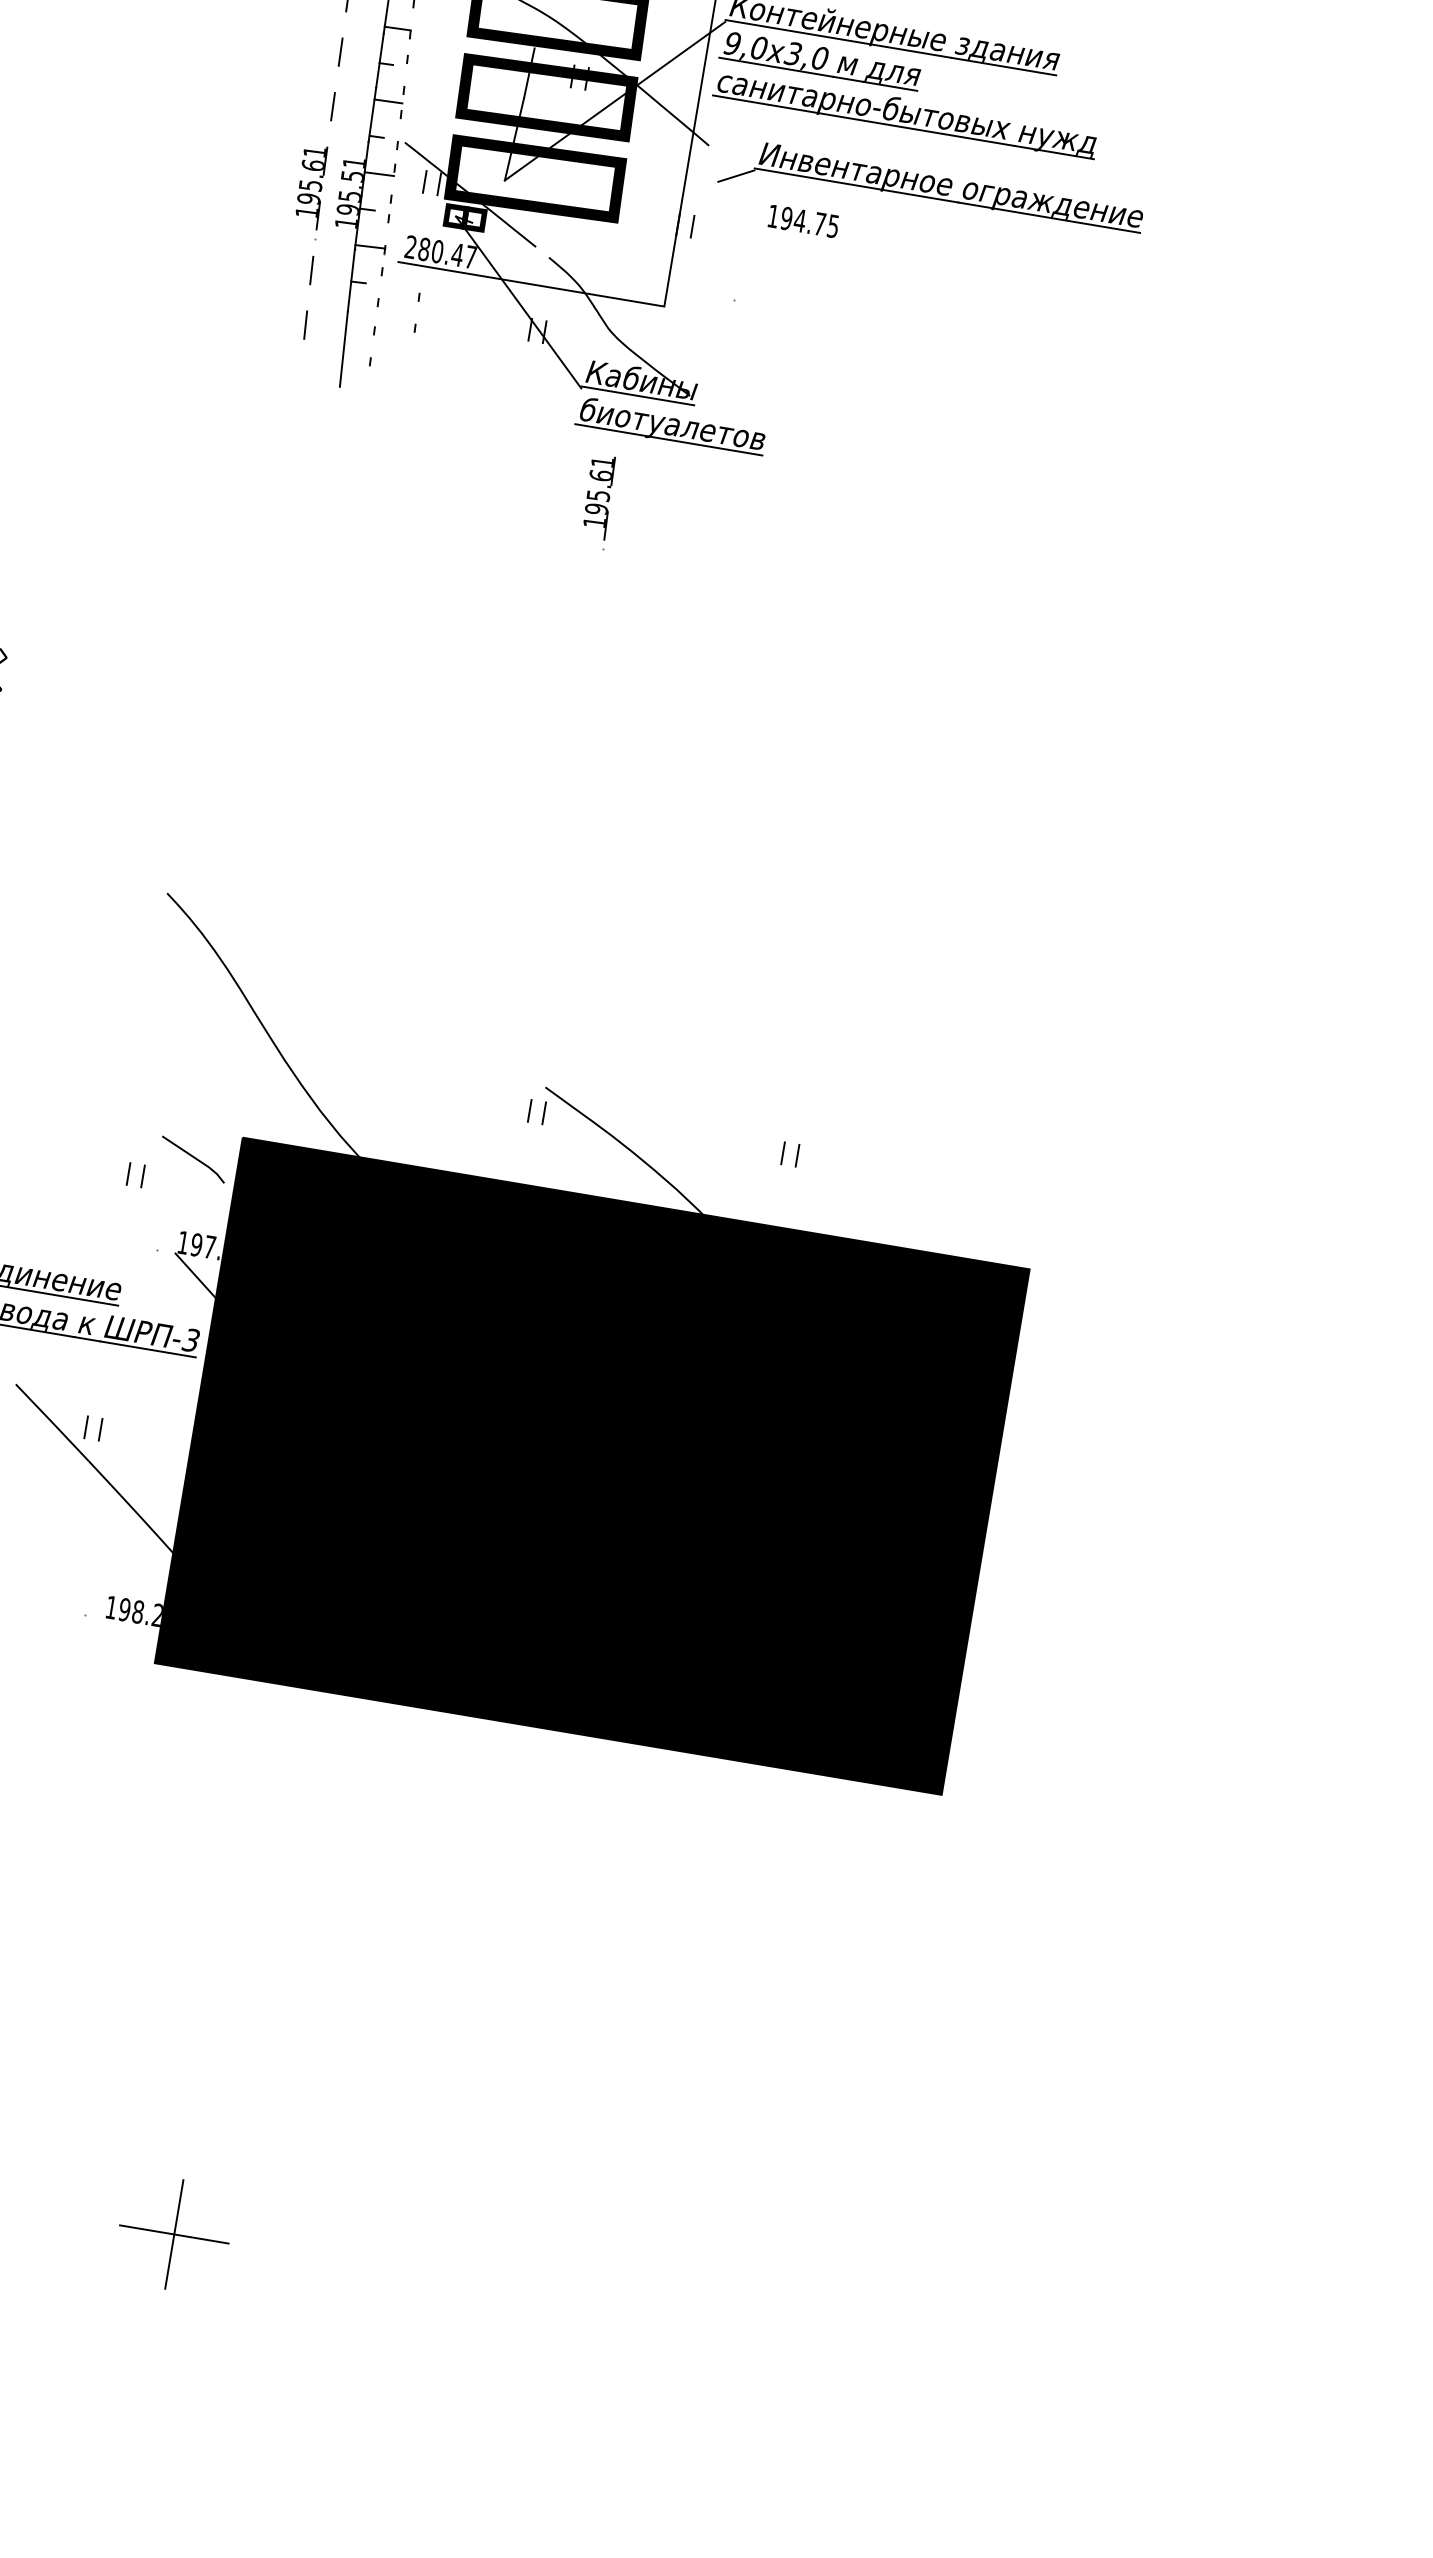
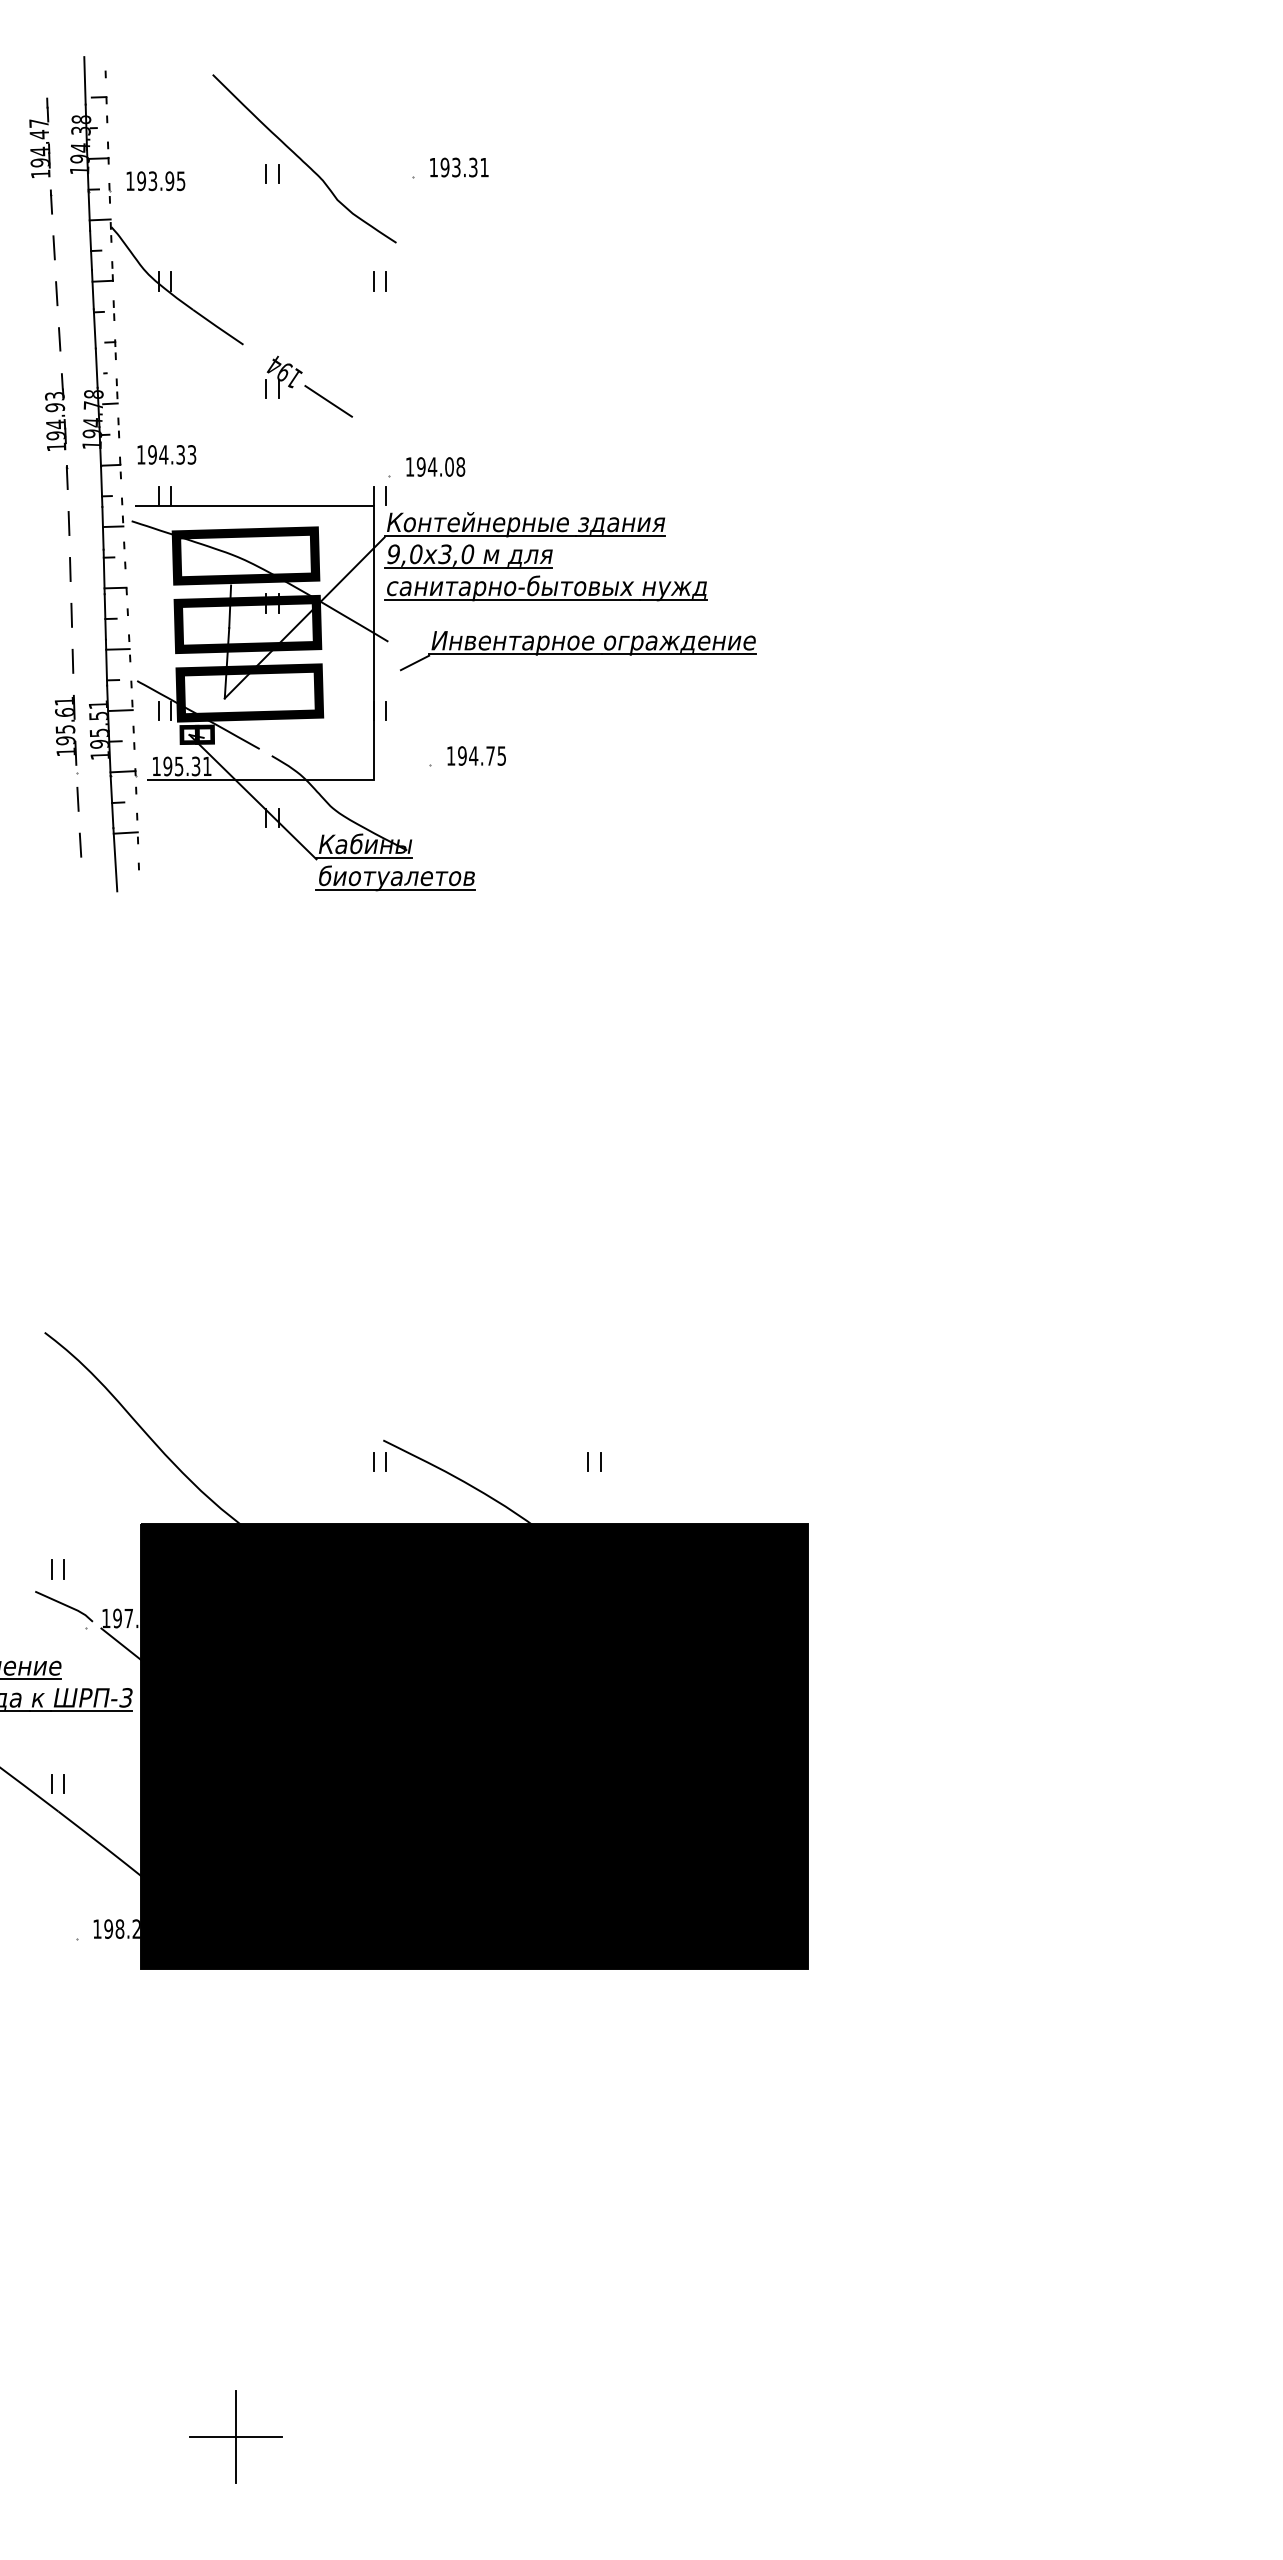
text: (803, 220) -> (476, 755), moved
text: (440, 252) -> (181, 766), 280.47 -> 195.31
line: (418, 301) -> (170, 810), removed
line: (361, 319) -> (125, 832), added
part: (598, 501) -> (346, 950), removed
line: (194, 1158) -> (64, 1605), moved

